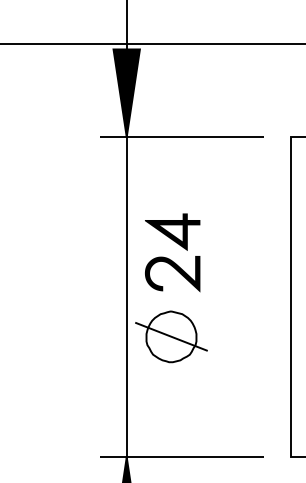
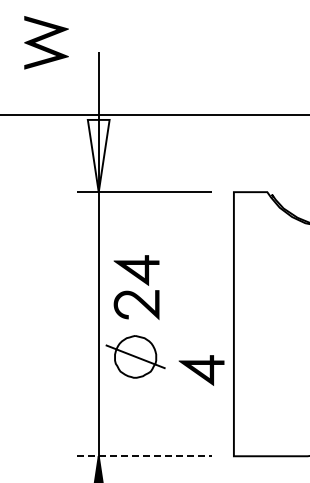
fill: (126, 92) -> (98, 155), removed
part: (251, 353) -> (201, 370), added
line: (182, 457) -> (144, 456), solid -> dashed

